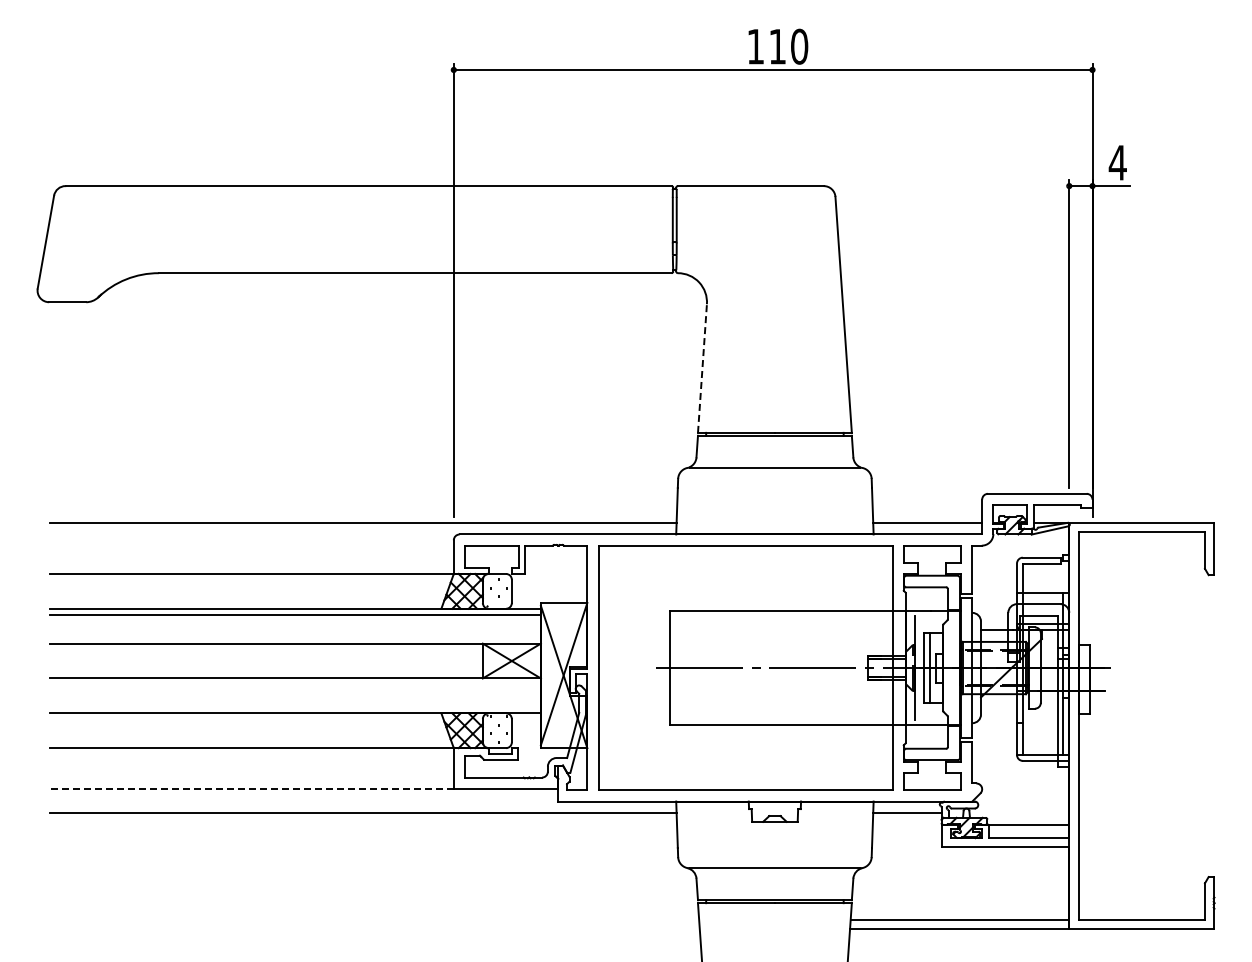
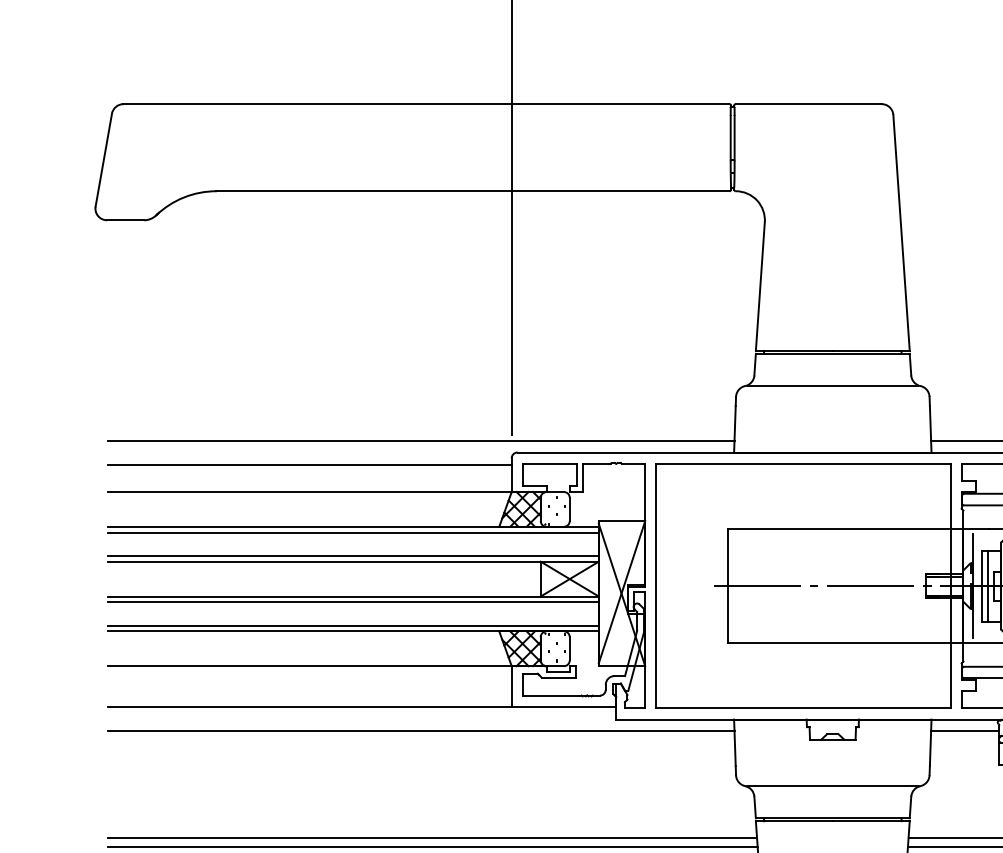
line: (702, 368) -> (760, 286), dashed -> solid
line: (251, 547) -> (309, 465), added
line: (295, 637) -> (353, 555), added
line: (295, 684) -> (353, 602), added
line: (295, 707) -> (353, 625), added
line: (252, 788) -> (310, 706), dashed -> solid
line: (374, 919) -> (432, 837), added
line: (374, 929) -> (432, 847), added

